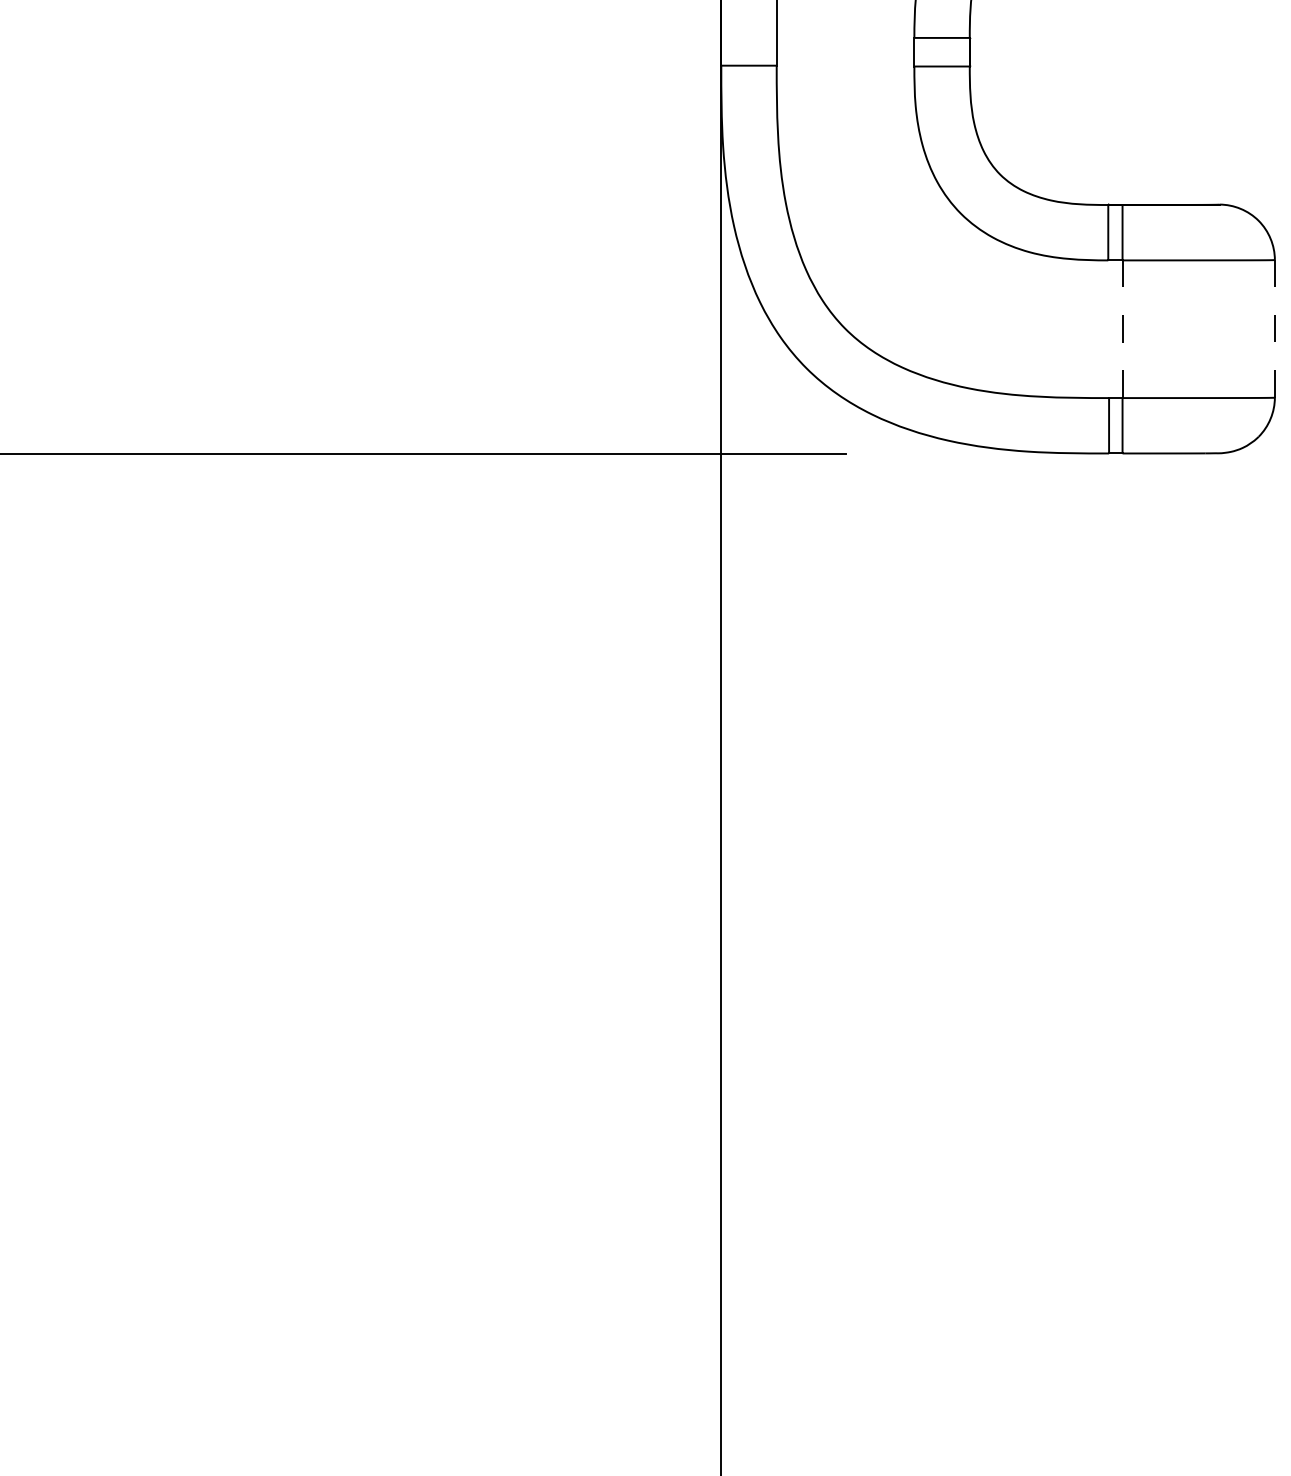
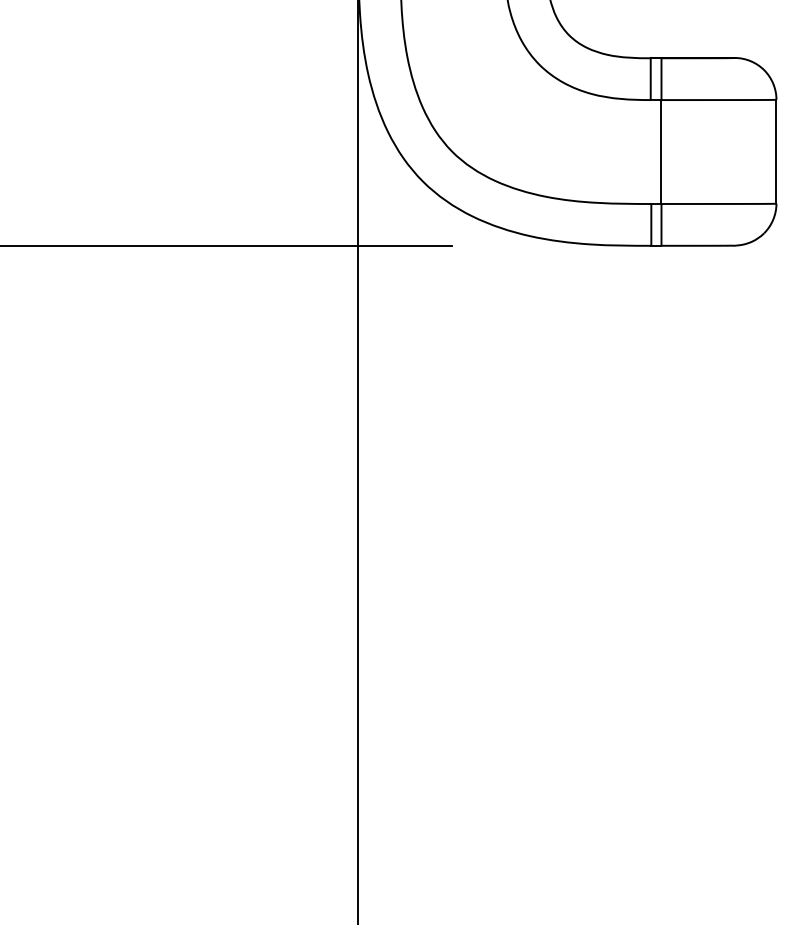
line: (1274, 328) -> (776, 151), dashed -> solid
line: (1122, 329) -> (661, 152), dashed -> solid

